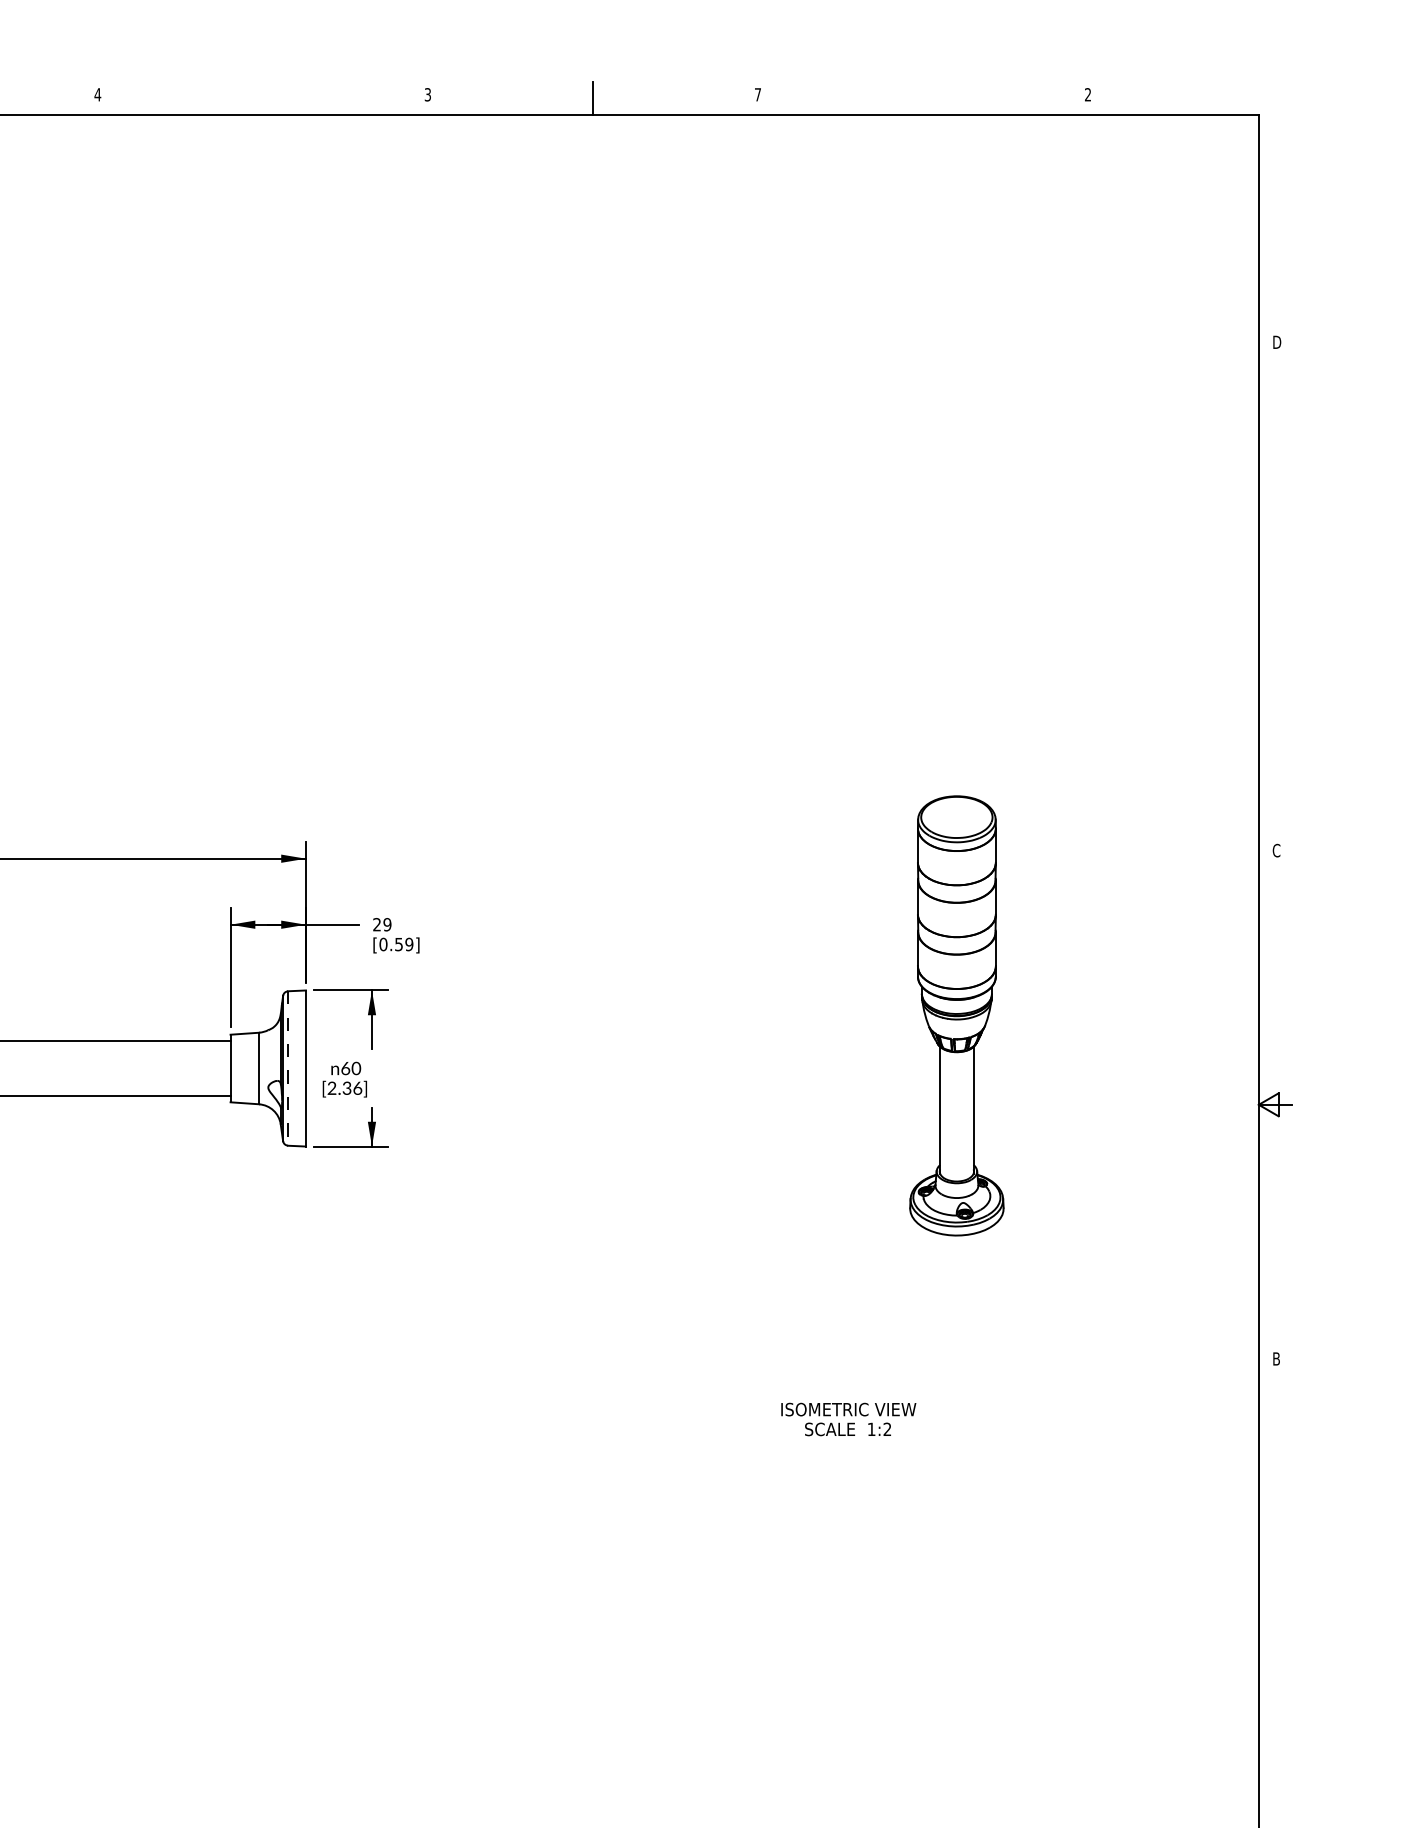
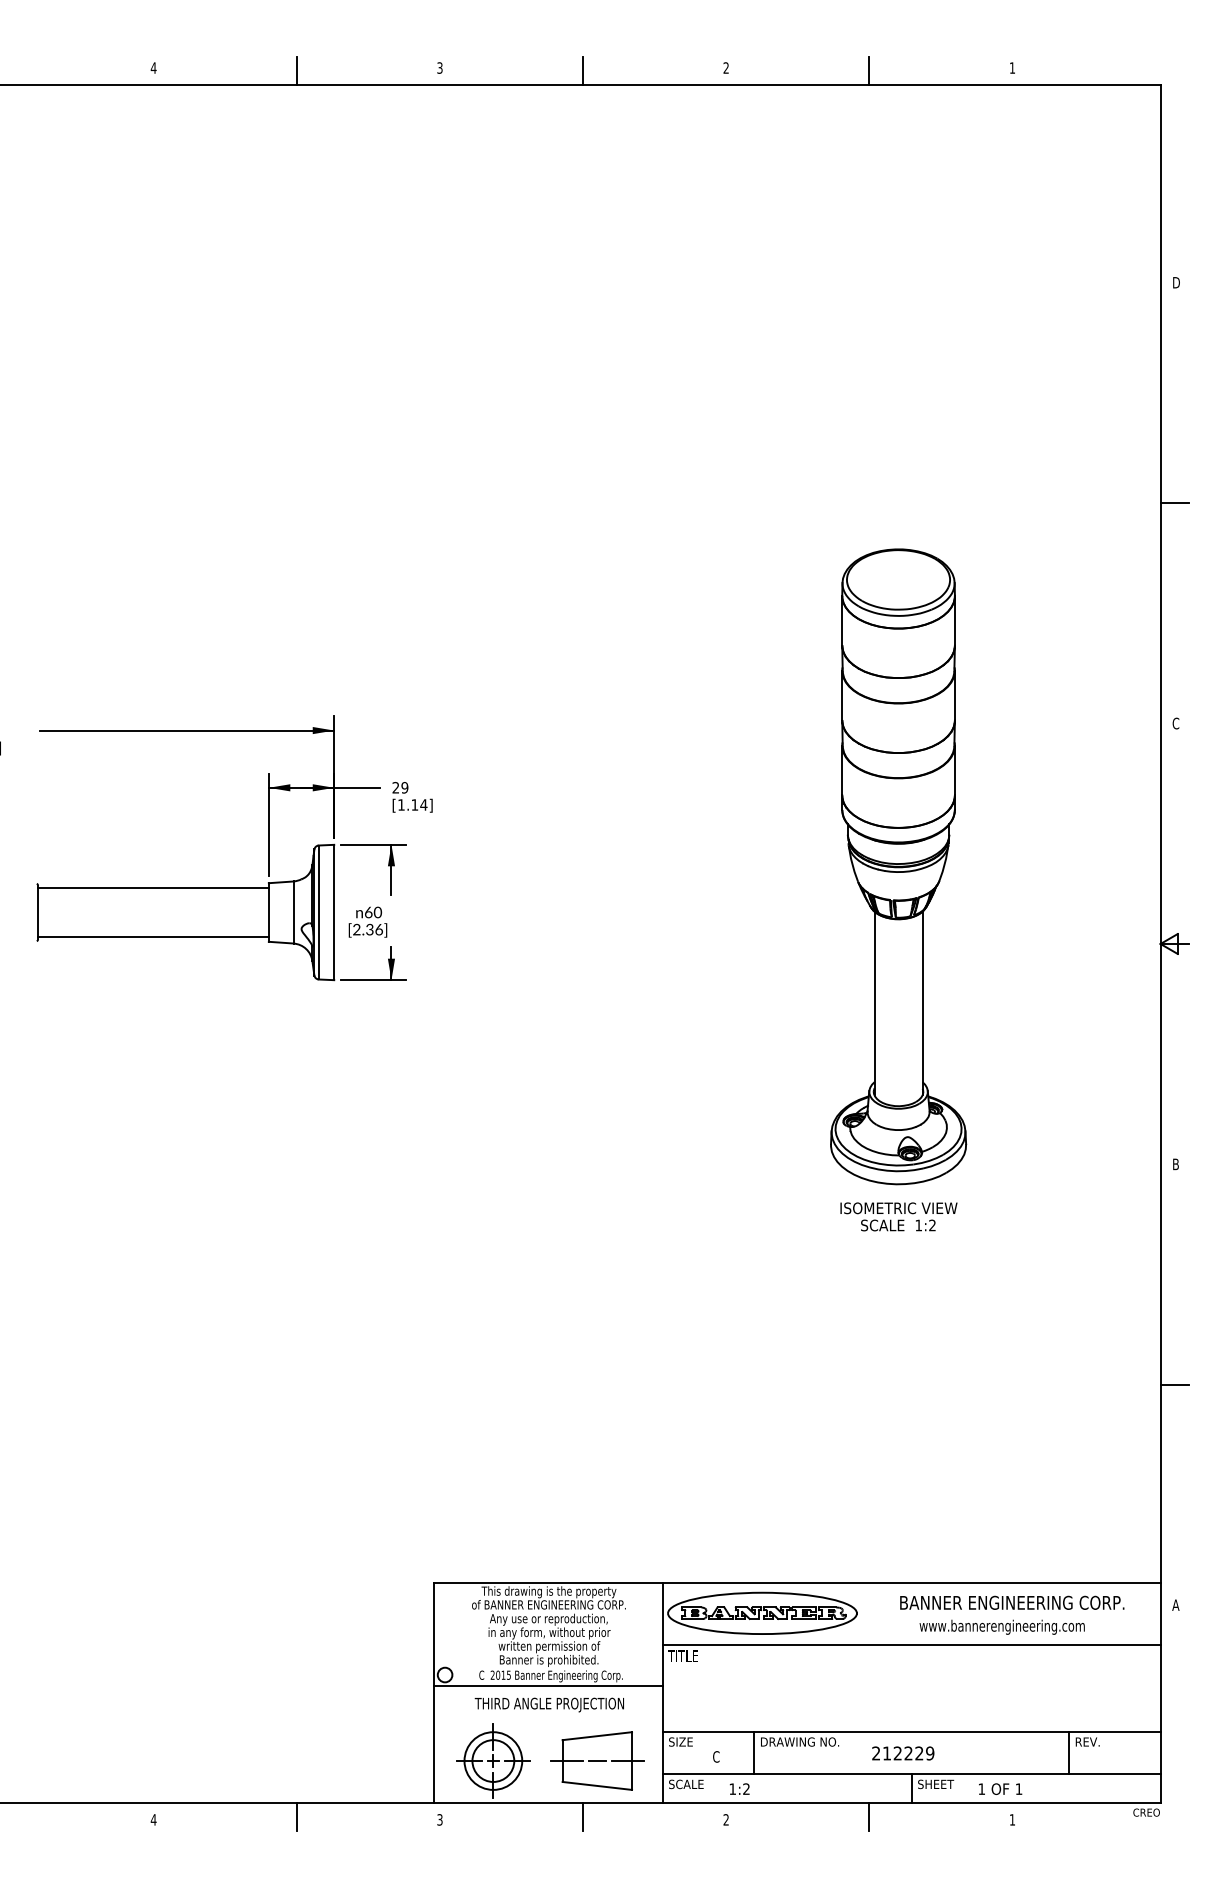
text: (757, 94) -> (725, 67), 7 -> 2
text: (1086, 94) -> (1011, 67), 2 -> 1
line: (262, 97) -> (296, 70), added
line: (923, 97) -> (869, 70), added
line: (1274, 596) -> (1174, 503), added
text: (396, 943) -> (412, 804), [0.59] -> [1.14]
part: (956, 1015) -> (898, 866), size x1.67
line: (287, 1068) -> (318, 912), dashed -> solid
text: (848, 1419) -> (898, 1216), moved
line: (1274, 1612) -> (1174, 1384), added

